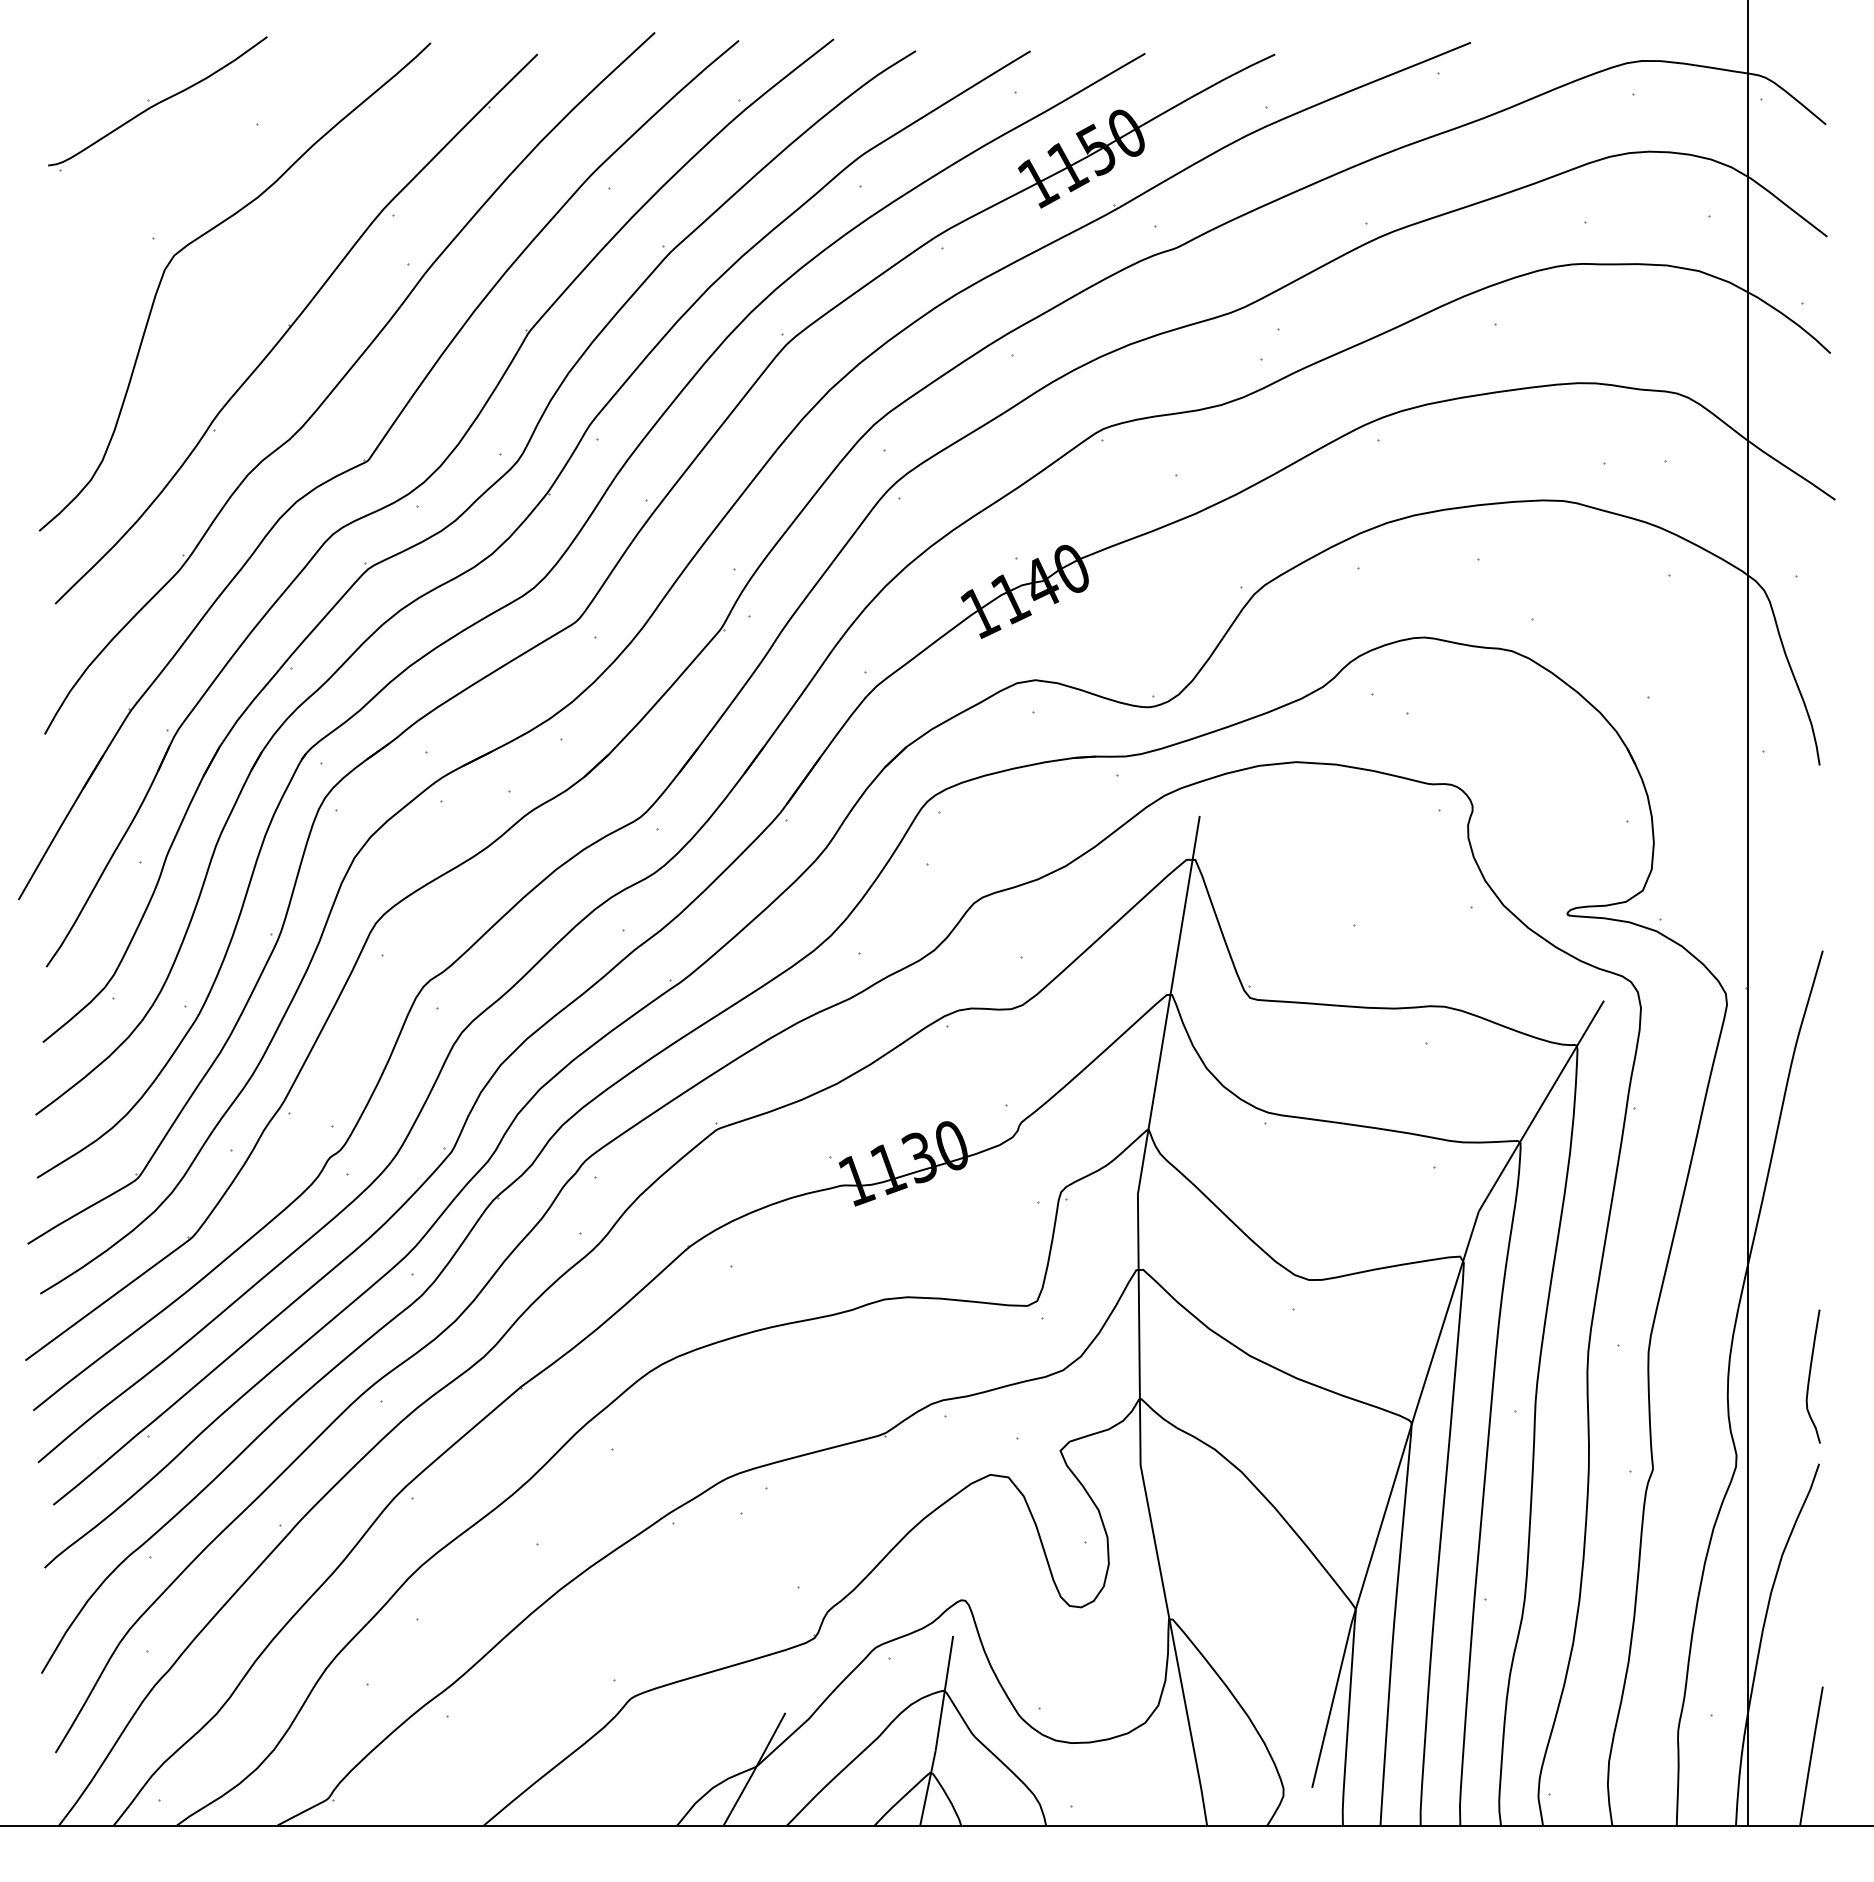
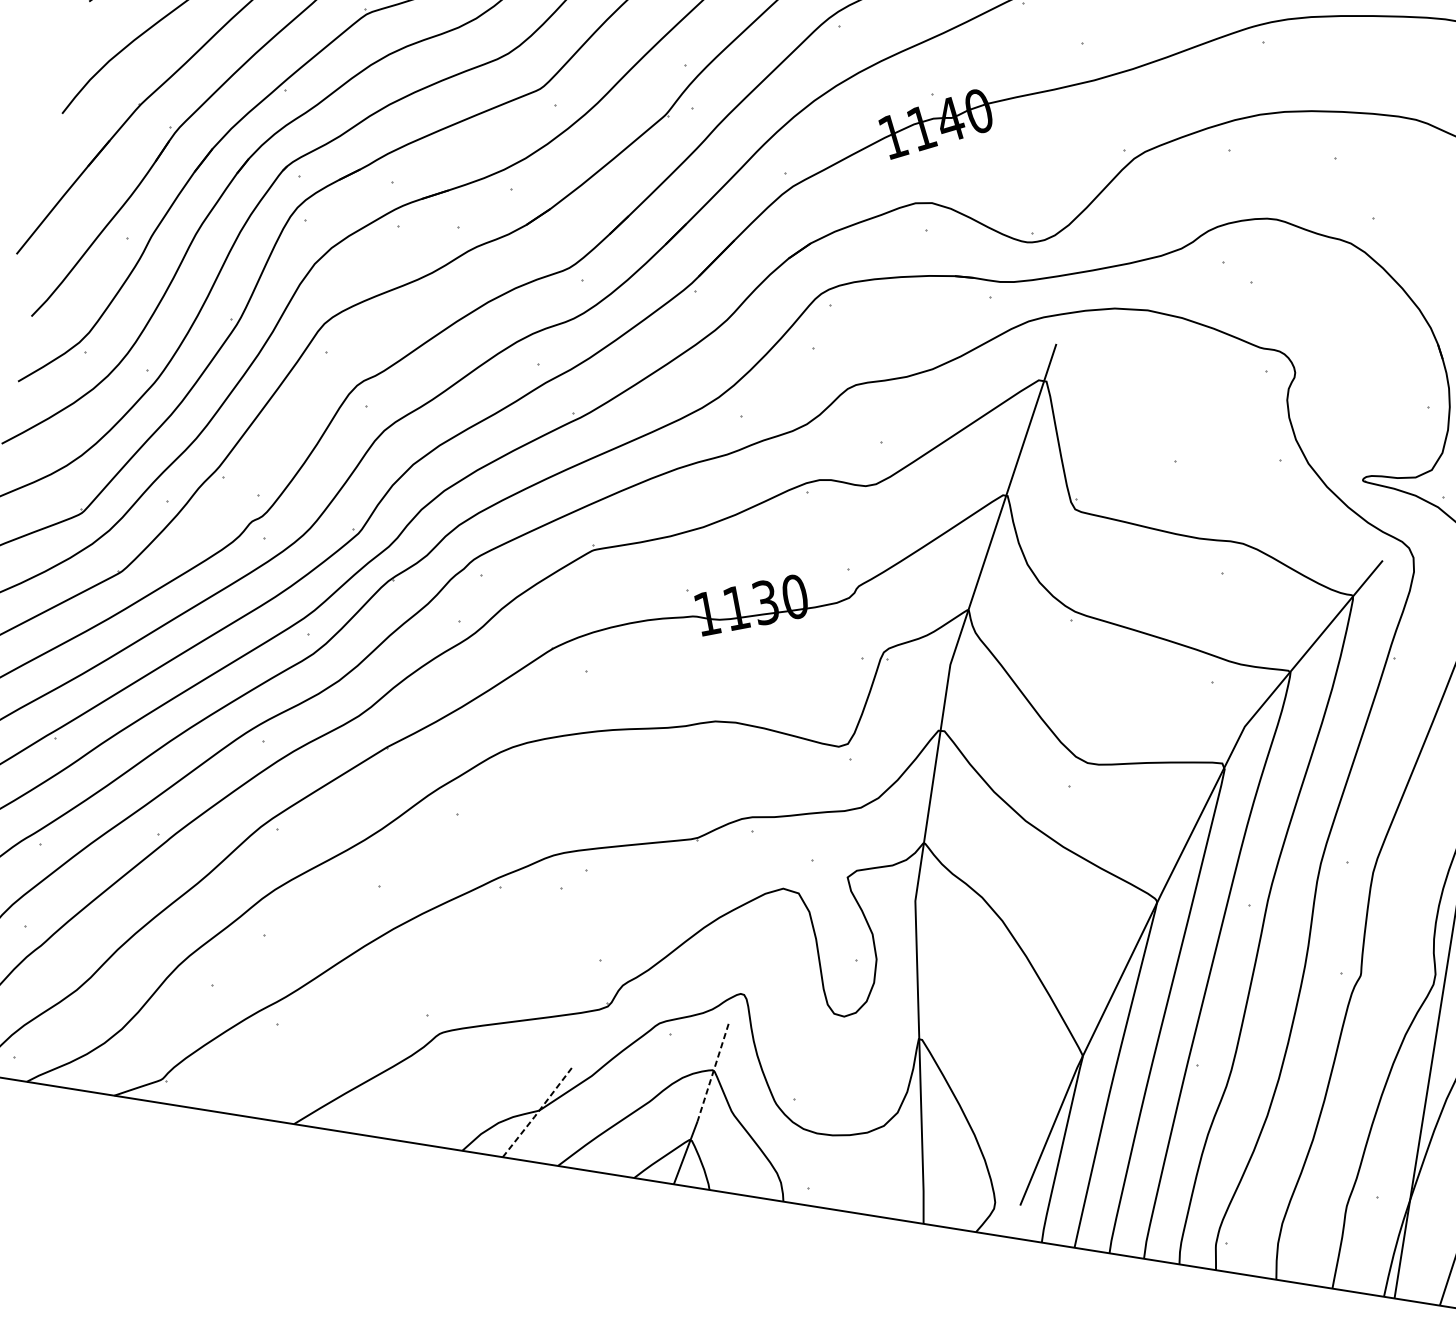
line: (944, 1694) -> (713, 1073), solid -> dashed
line: (754, 1769) -> (537, 1112), solid -> dashed

